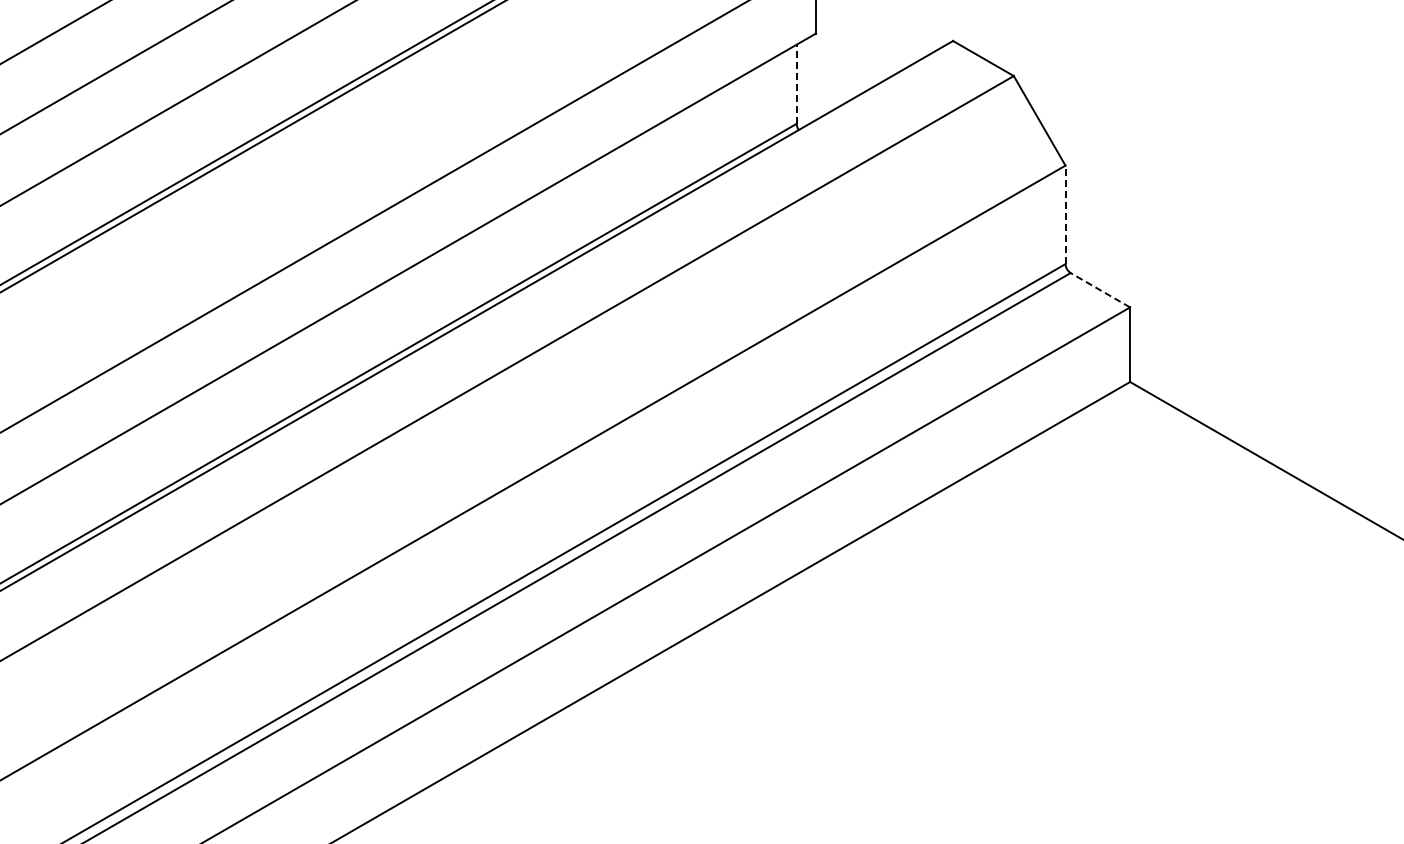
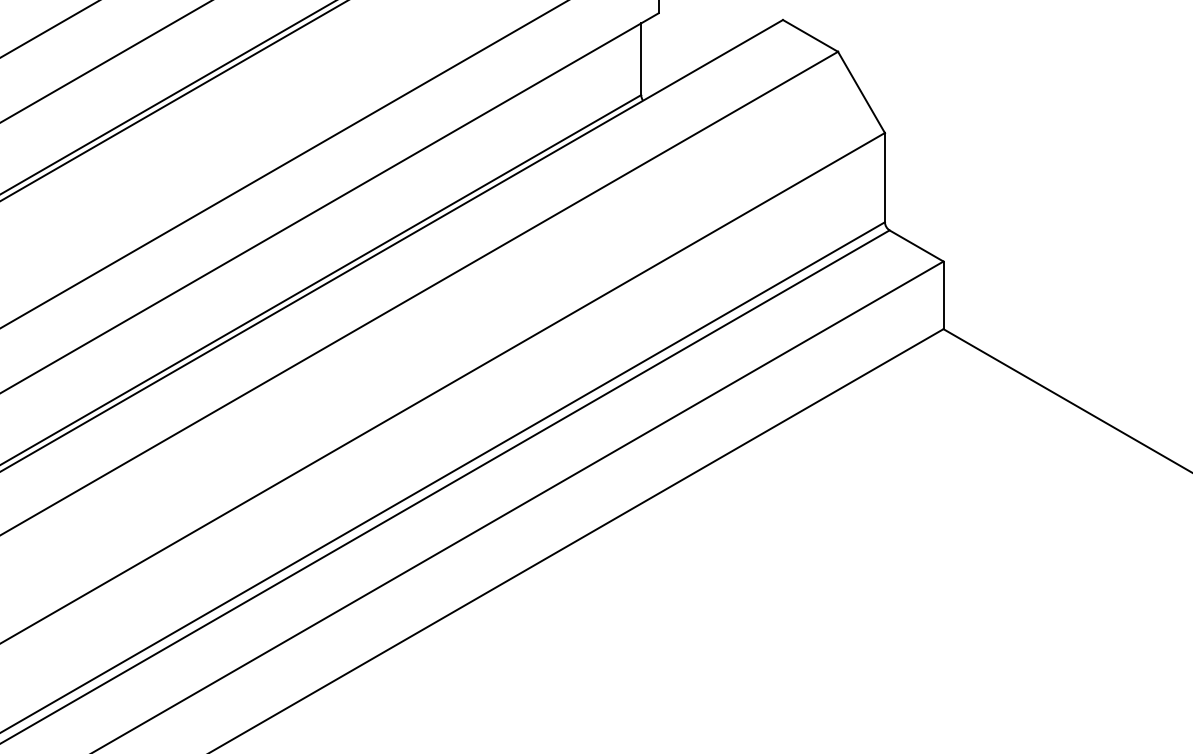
line: (796, 84) -> (641, 59), dashed -> solid
line: (1065, 214) -> (884, 177), dashed -> solid
line: (1099, 289) -> (915, 245), dashed -> solid

